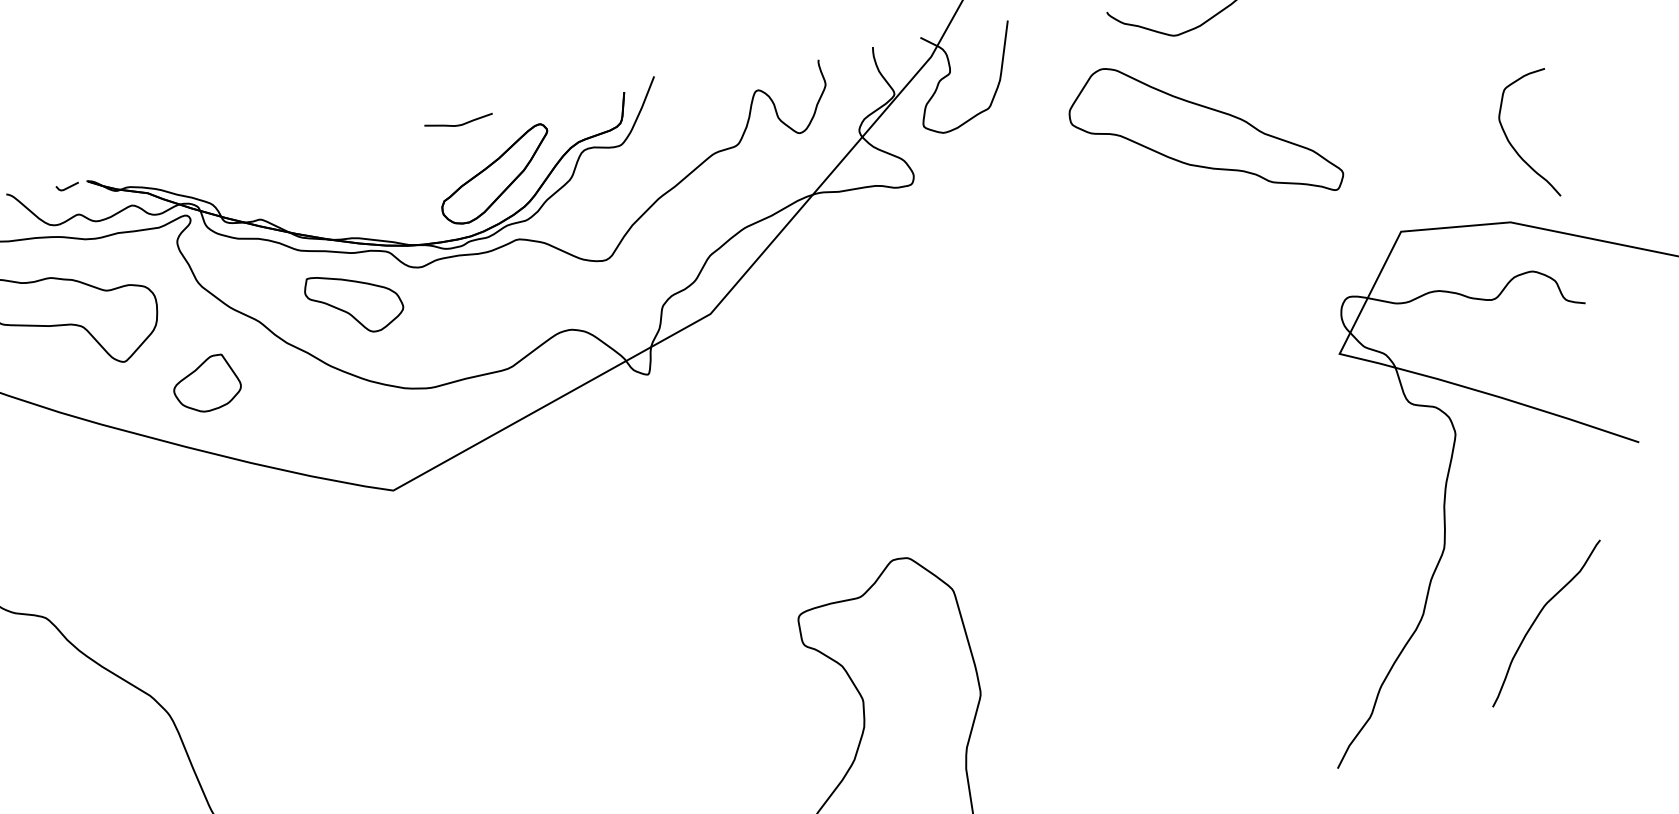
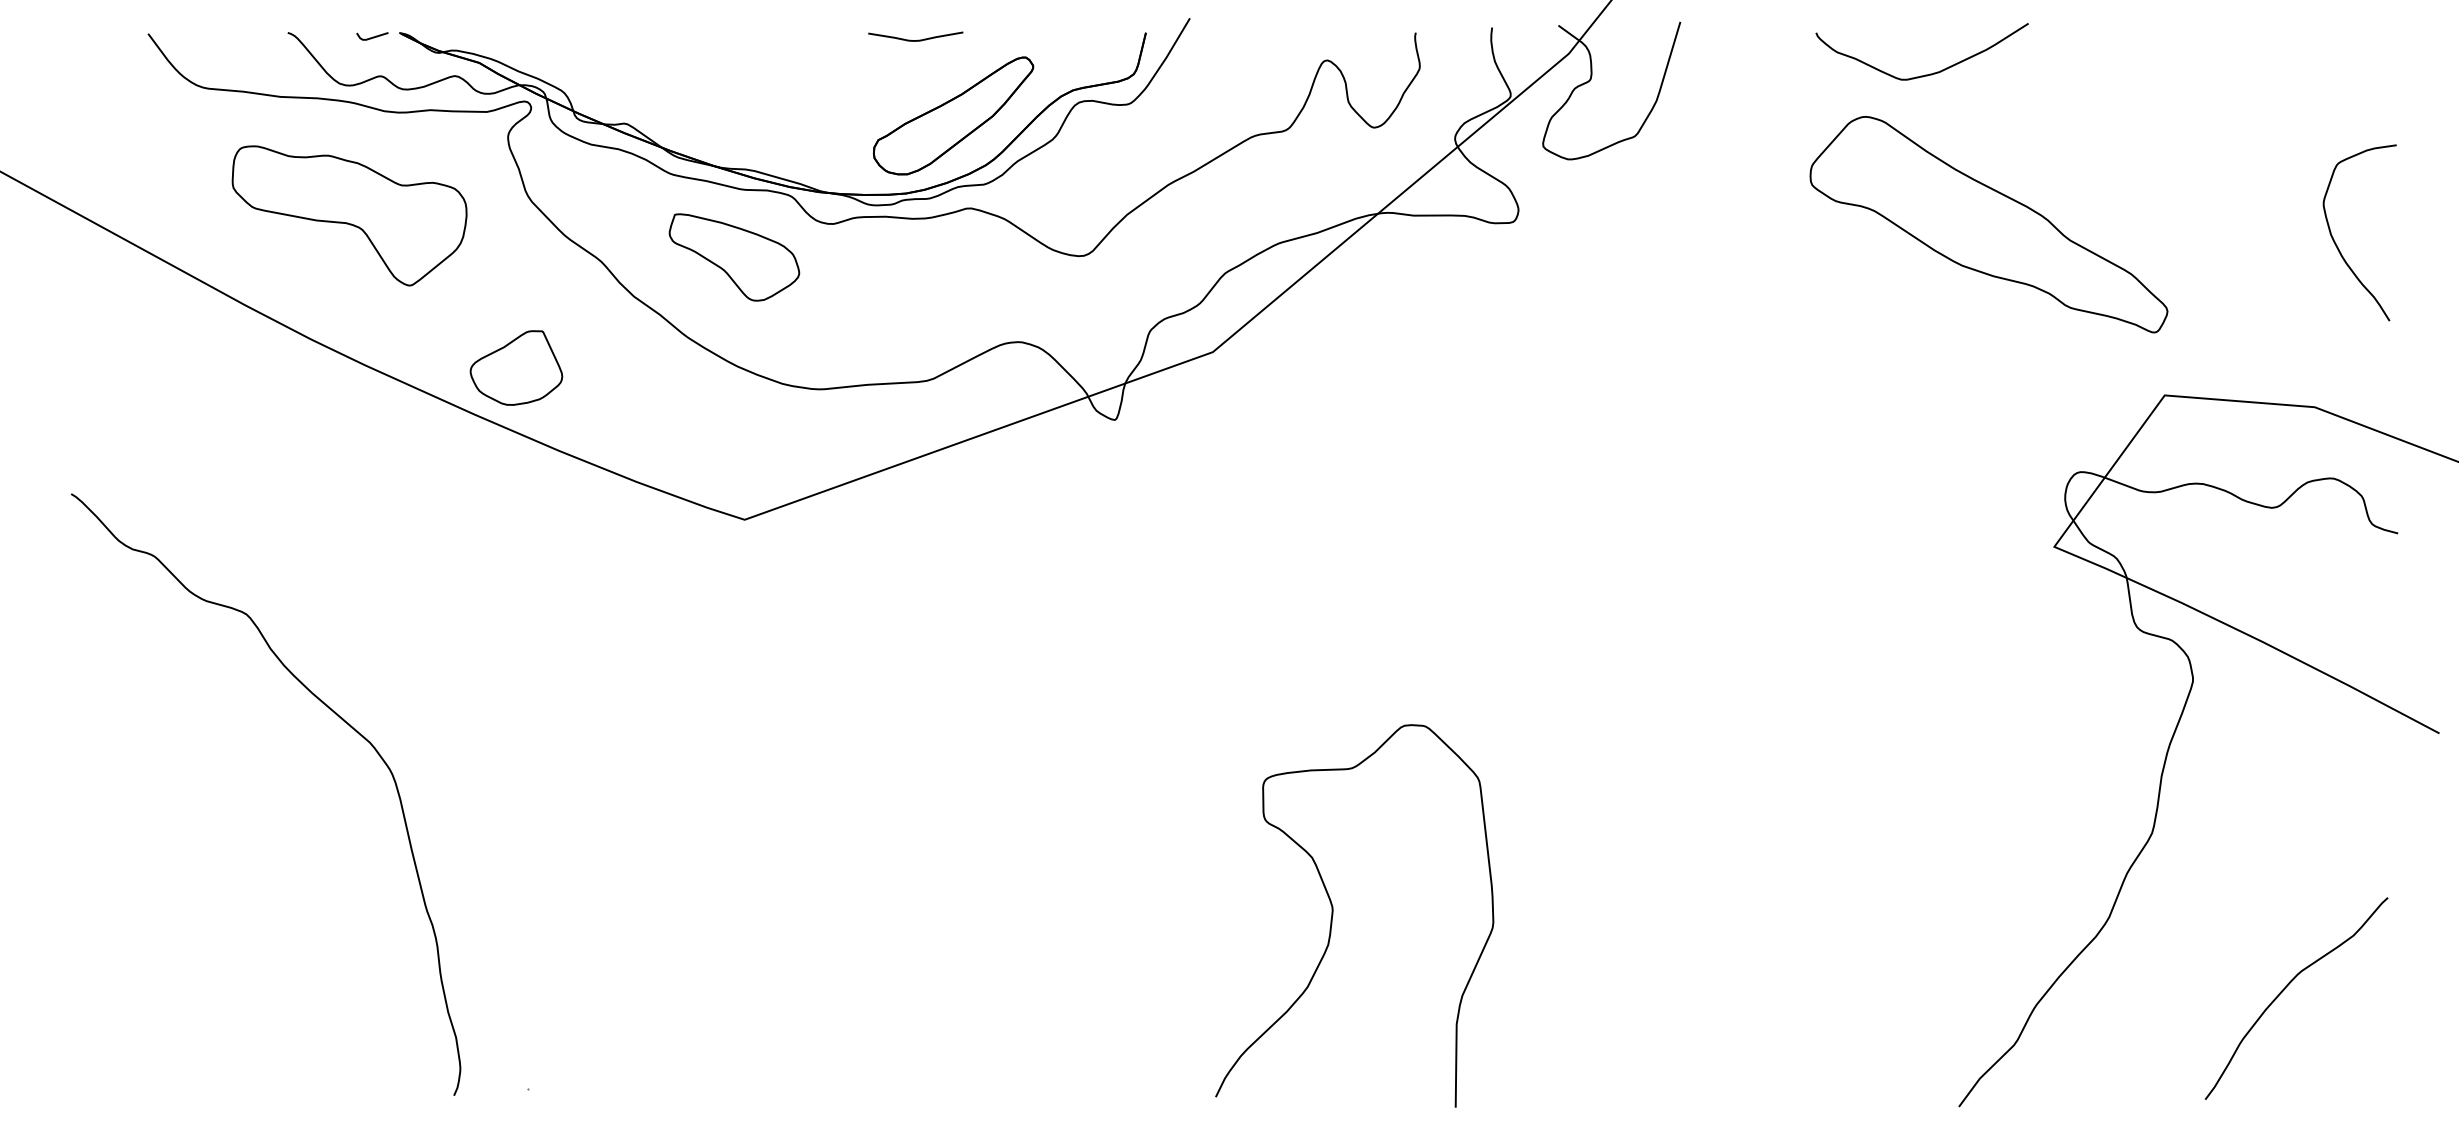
part: (1203, 132) -> (1988, 224), moved
curve: (1513, 146) -> (2336, 243), moved
part: (206, 383) -> (516, 367), moved
curve: (1538, 617) -> (2286, 988), moved

